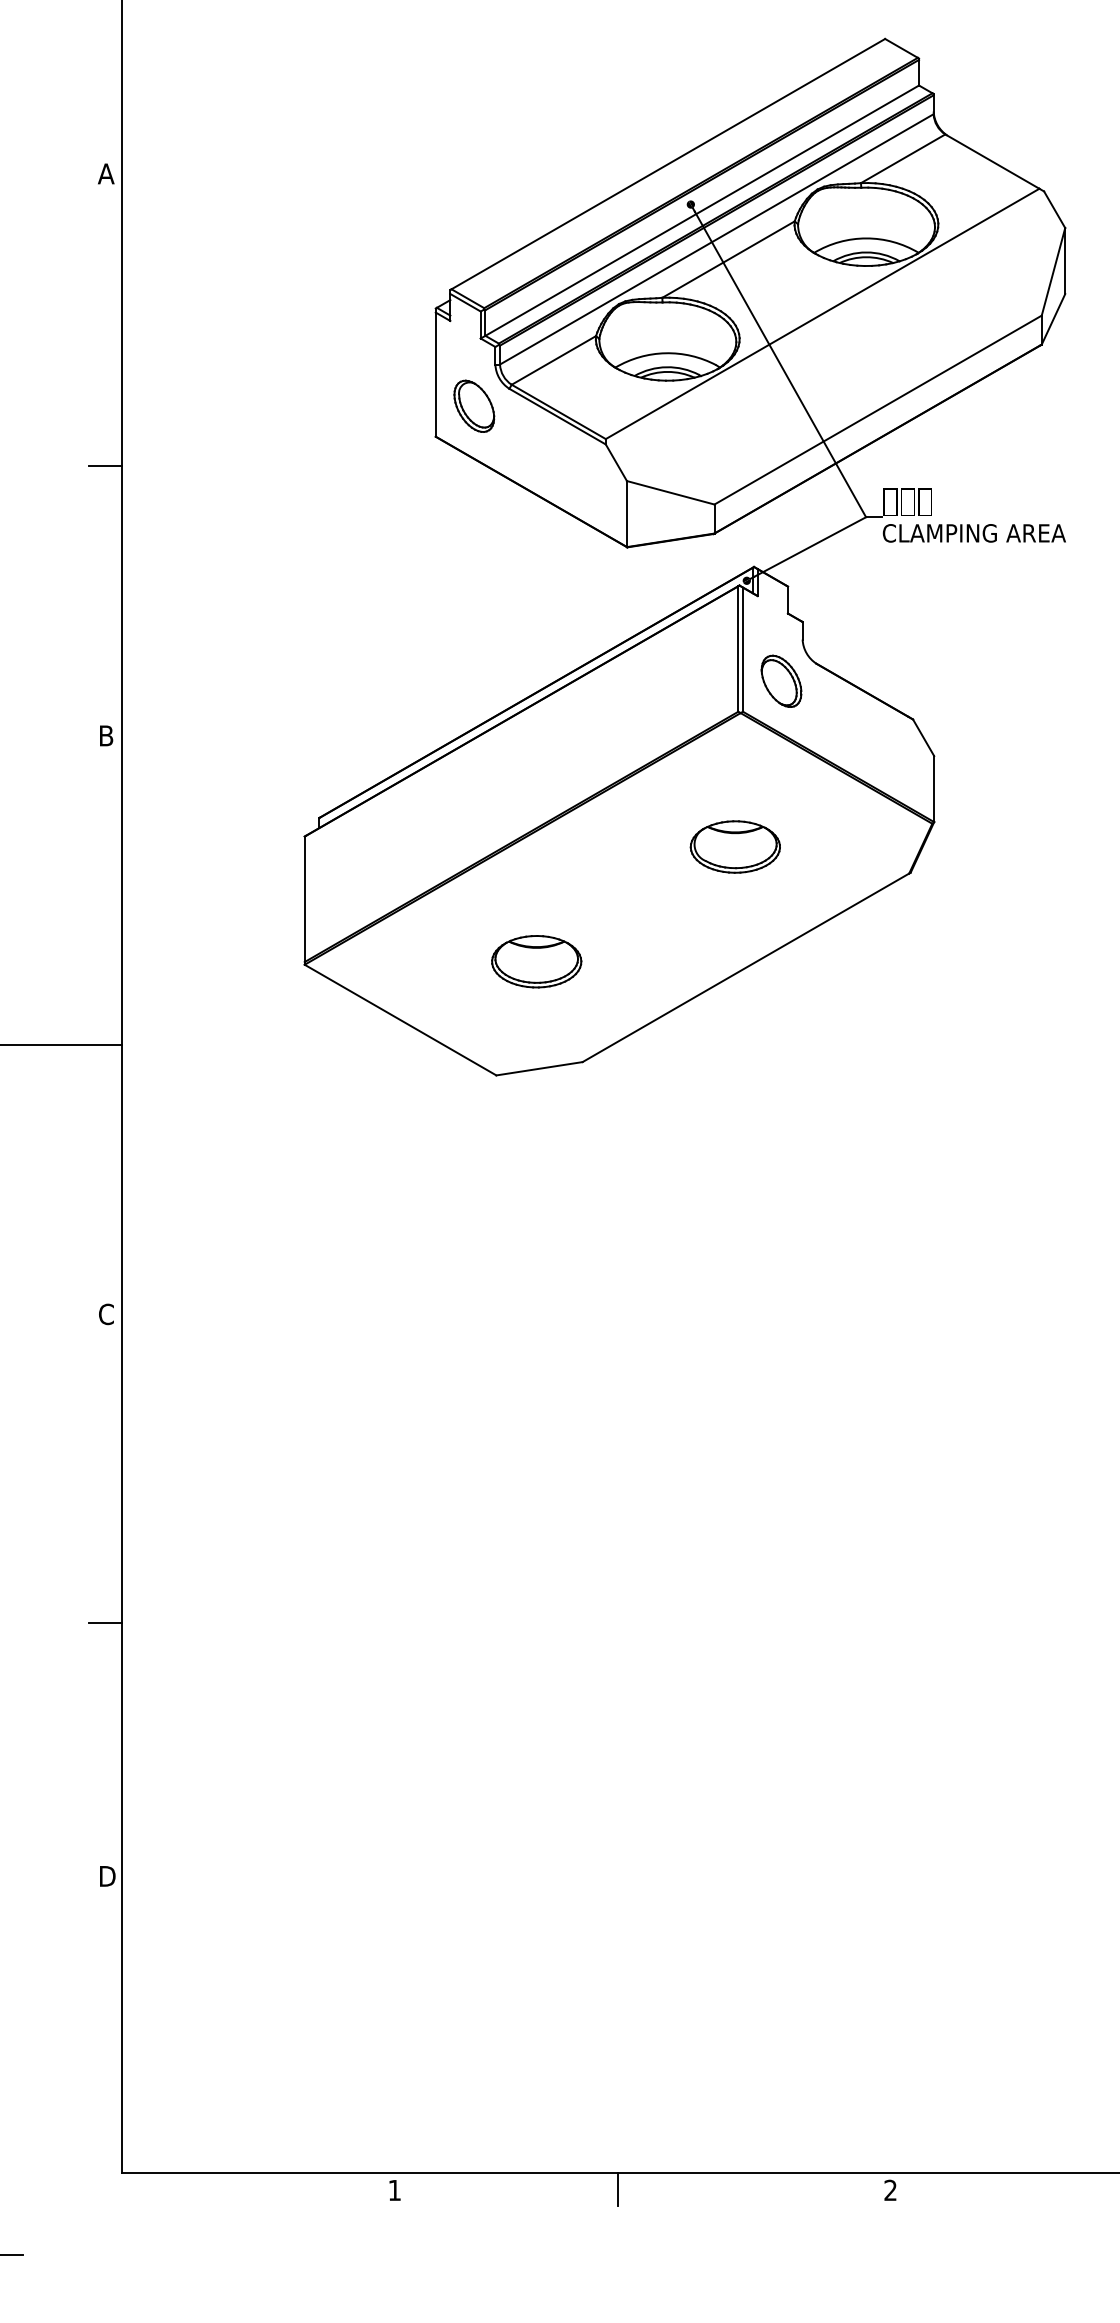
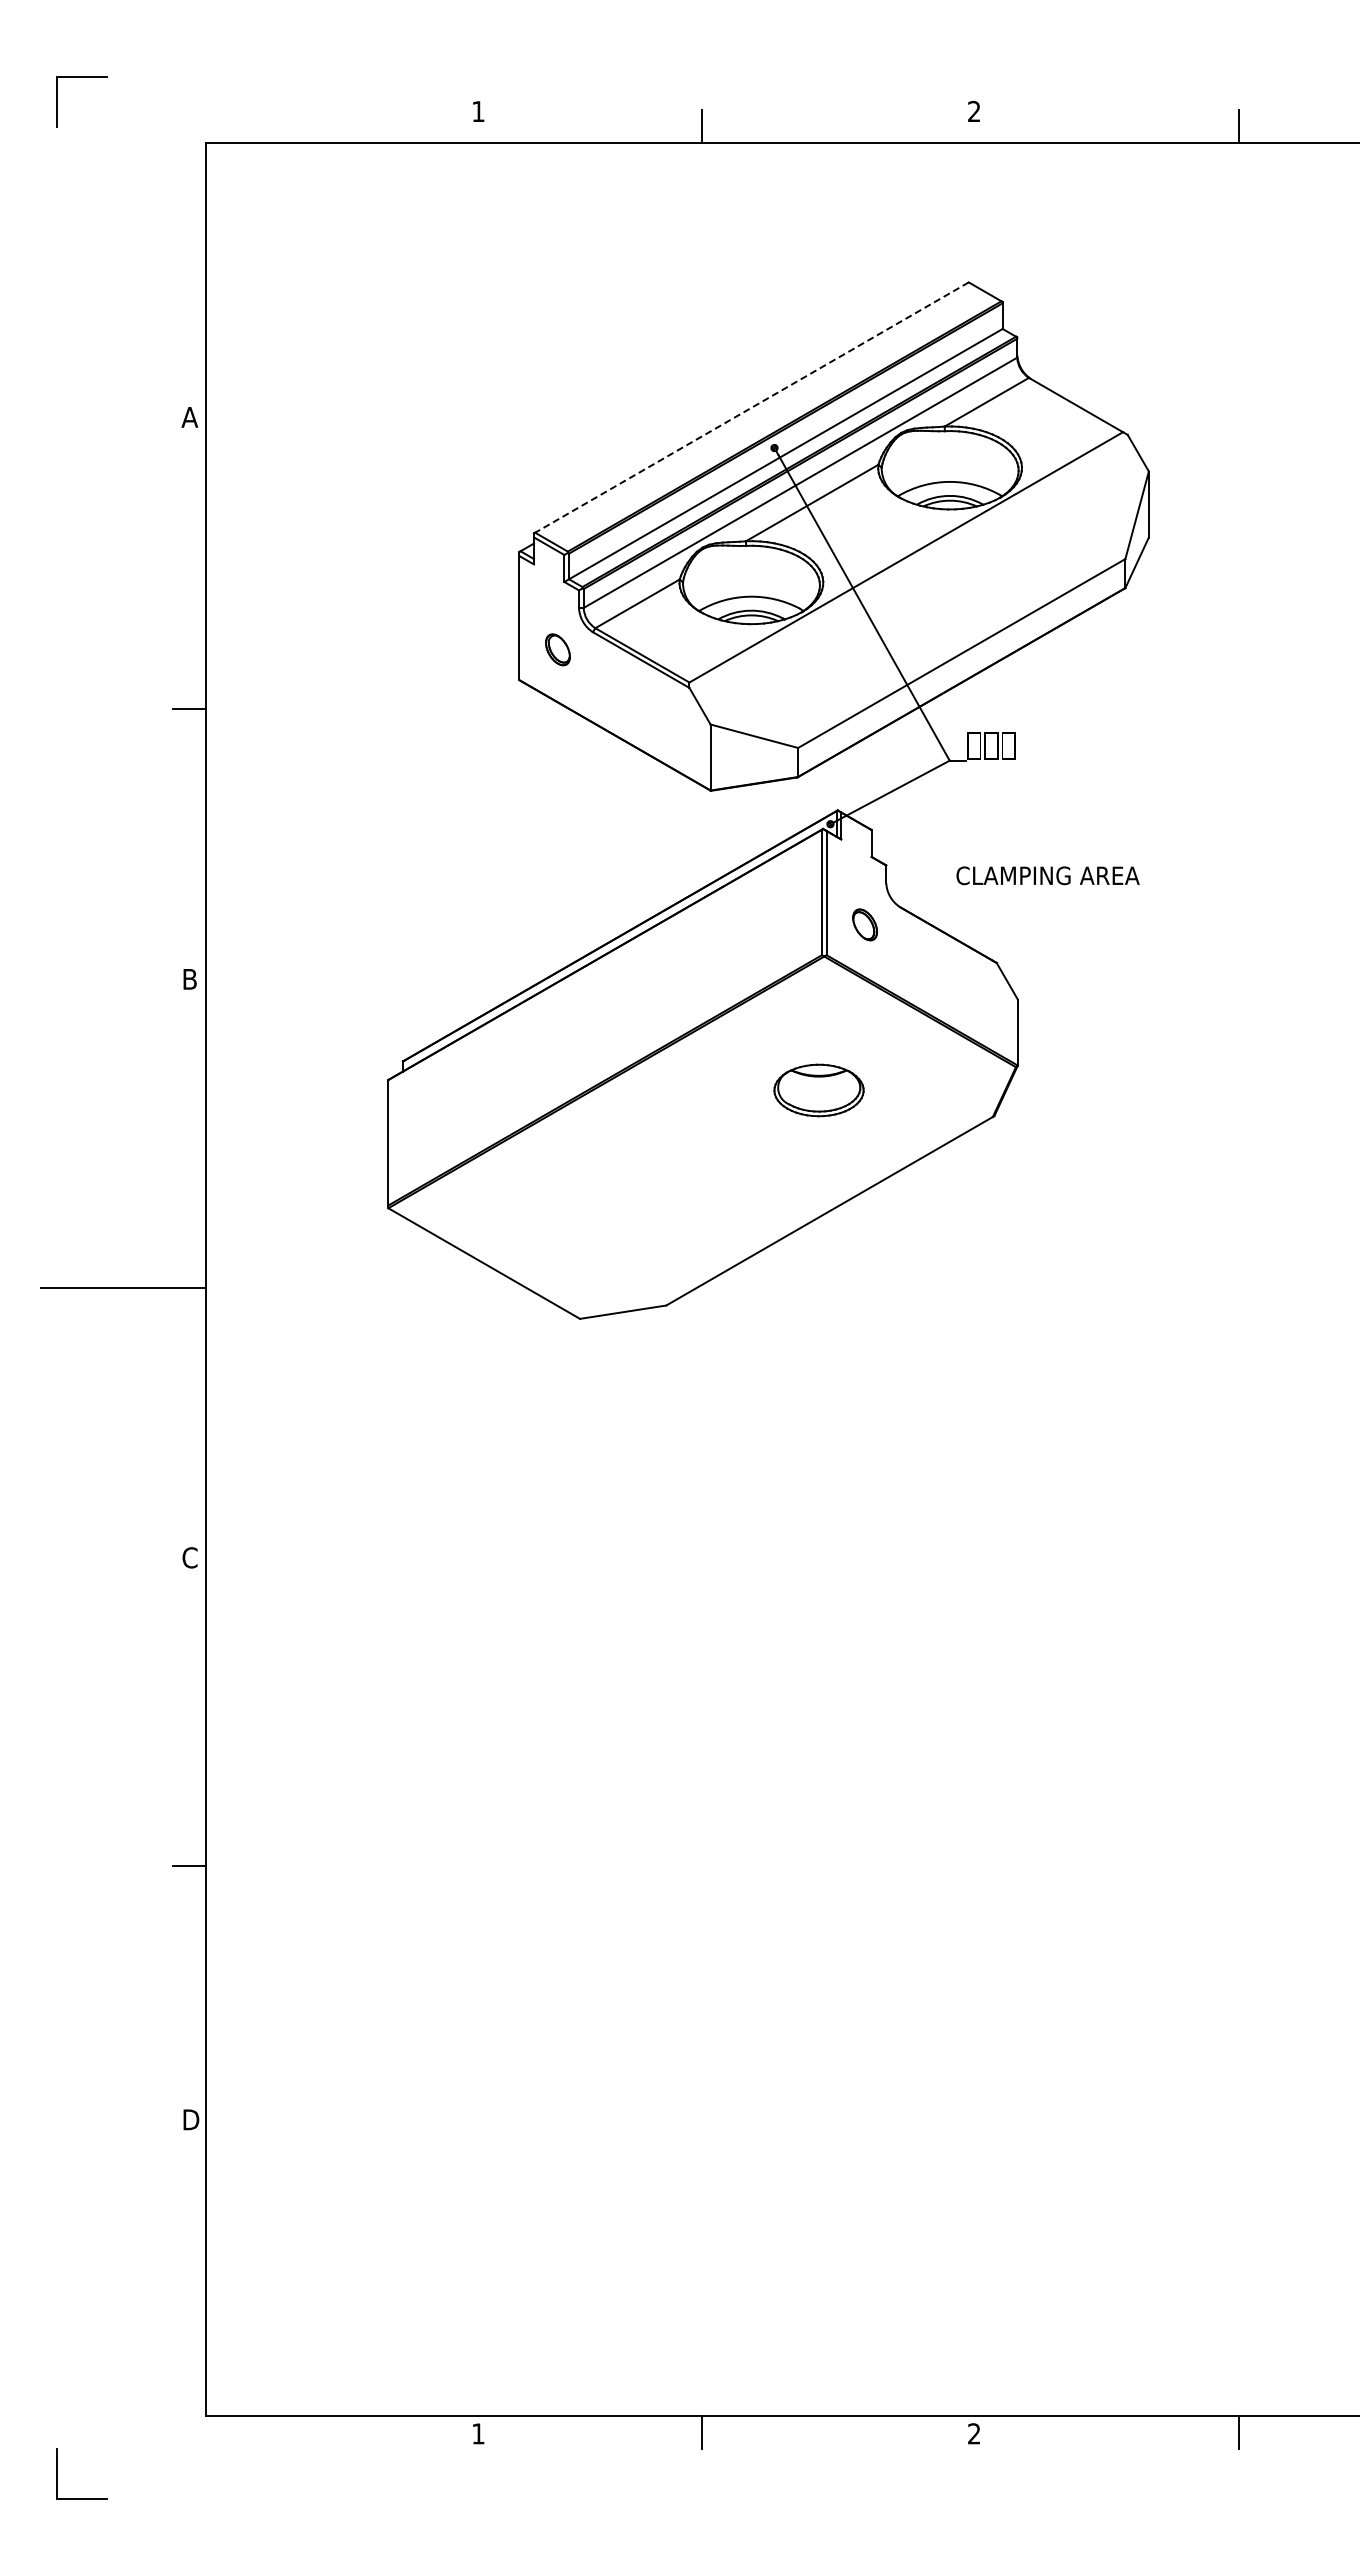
line: (667, 164) -> (751, 407), solid -> dashed
part: (473, 406) -> (557, 649), size x0.6
text: (973, 533) -> (1047, 875), moved
part: (780, 681) -> (864, 924), size x0.6
part: (535, 961) -> (619, 1204), removed

